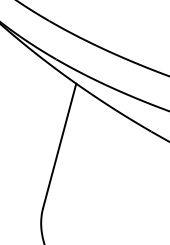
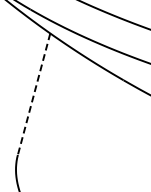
line: (59, 146) -> (33, 94), solid -> dashed

